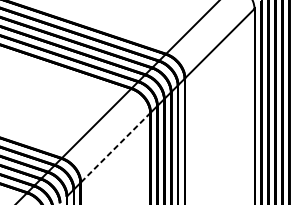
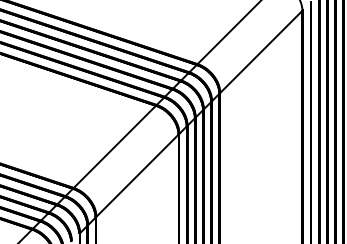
line: (115, 147) -> (137, 175), dashed -> solid

